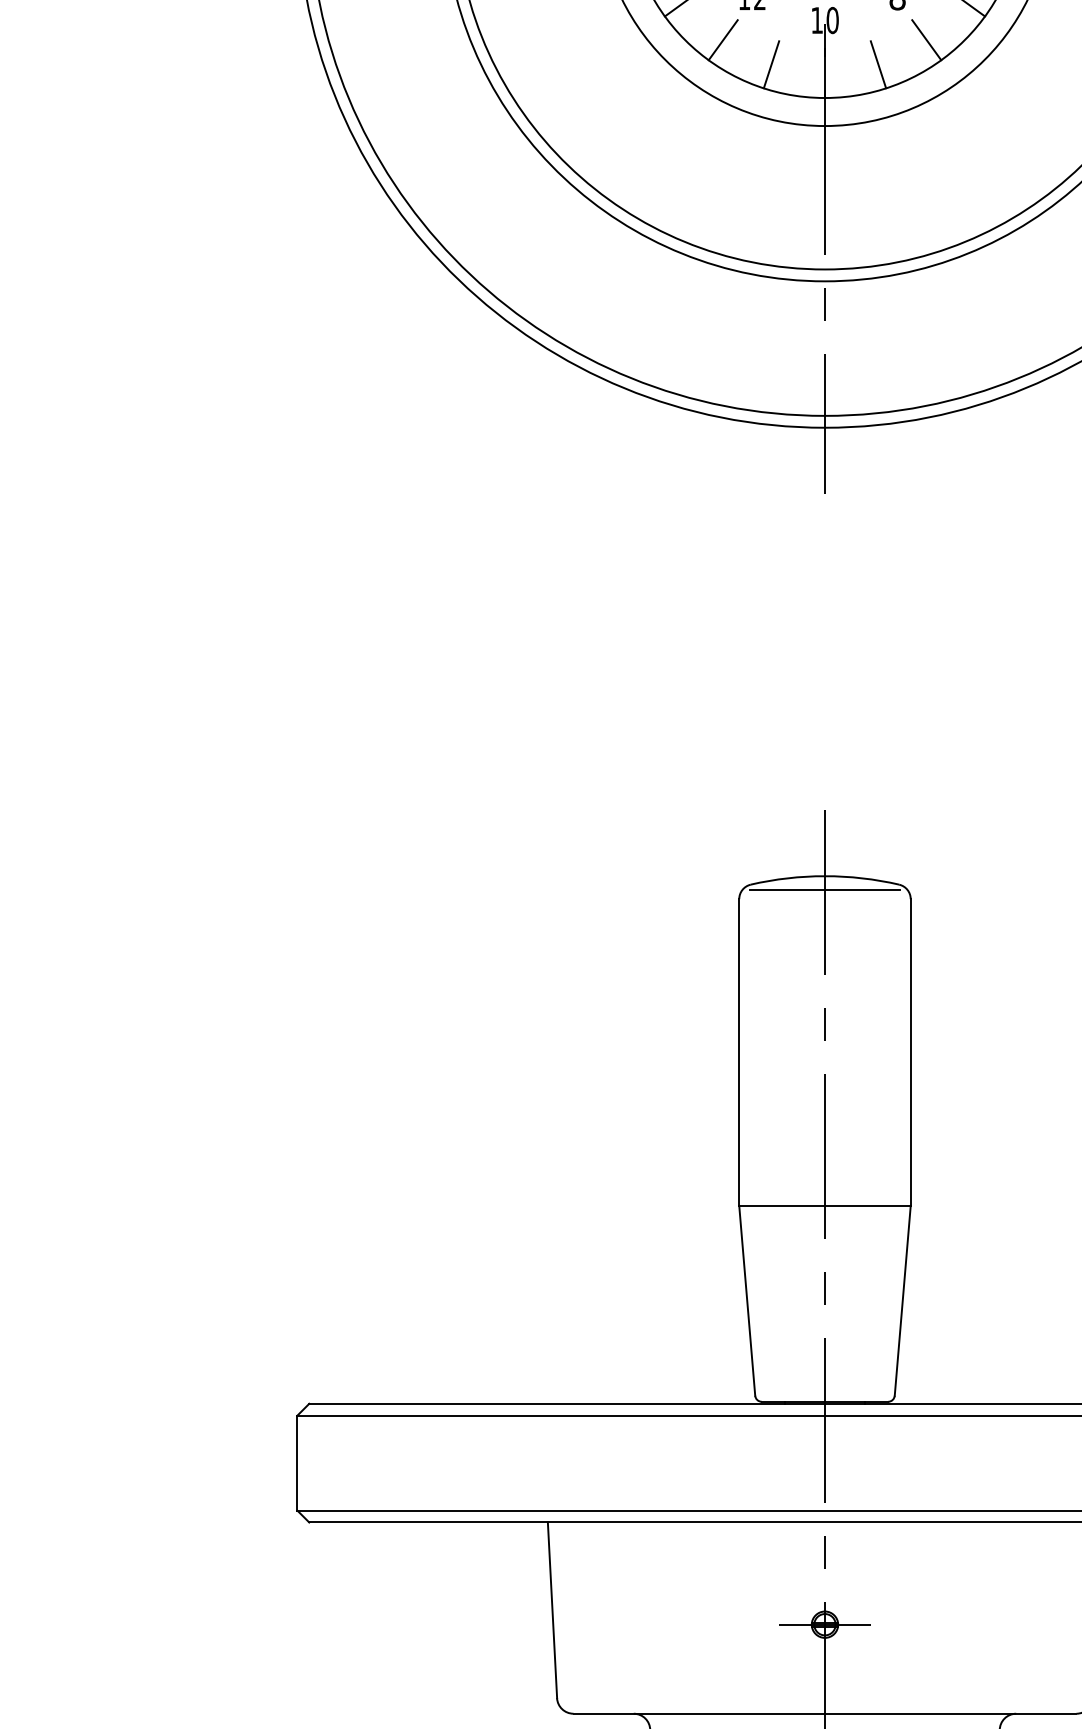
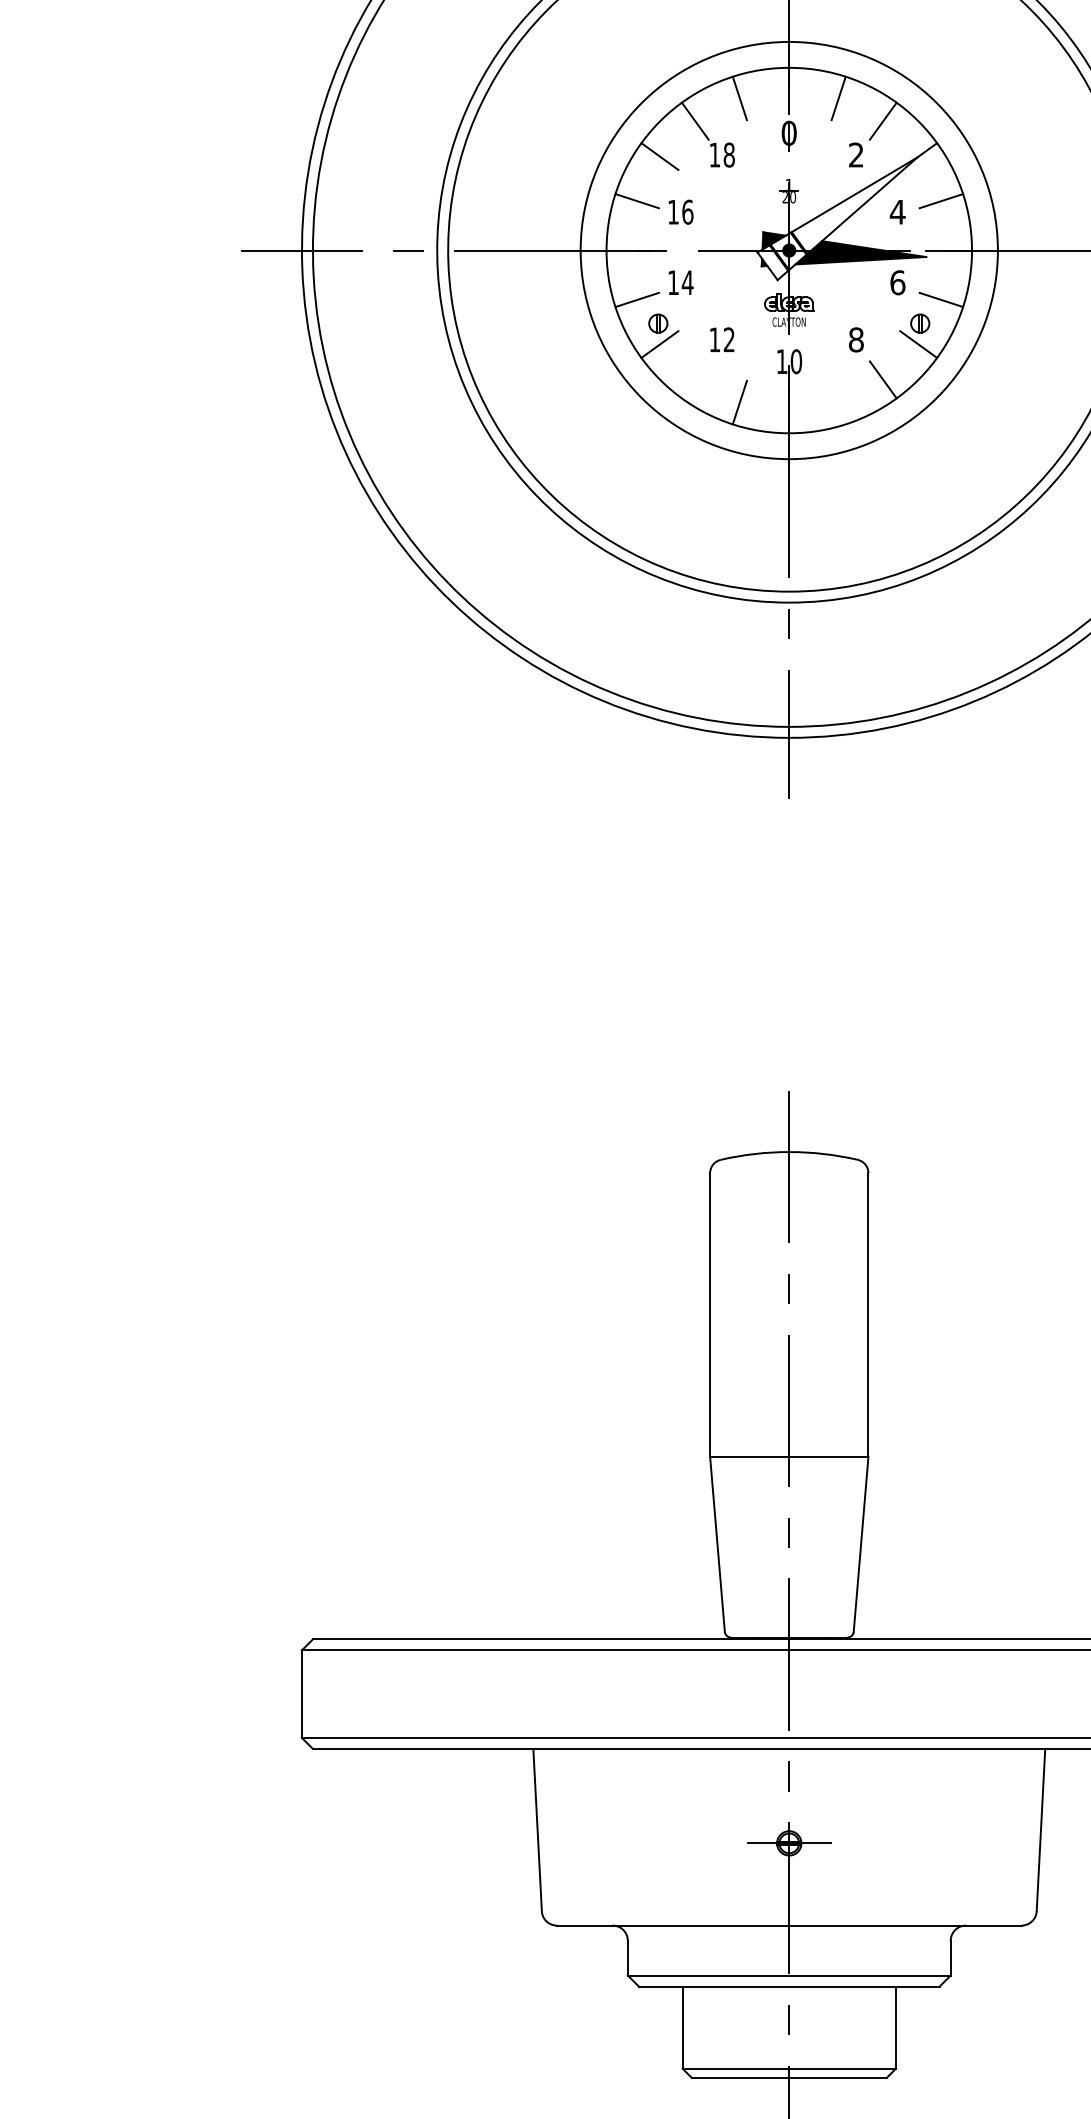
line: (722, 39) -> (694, 379), removed
line: (878, 64) -> (838, 402), removed
line: (825, 889) -> (789, 1164), removed

